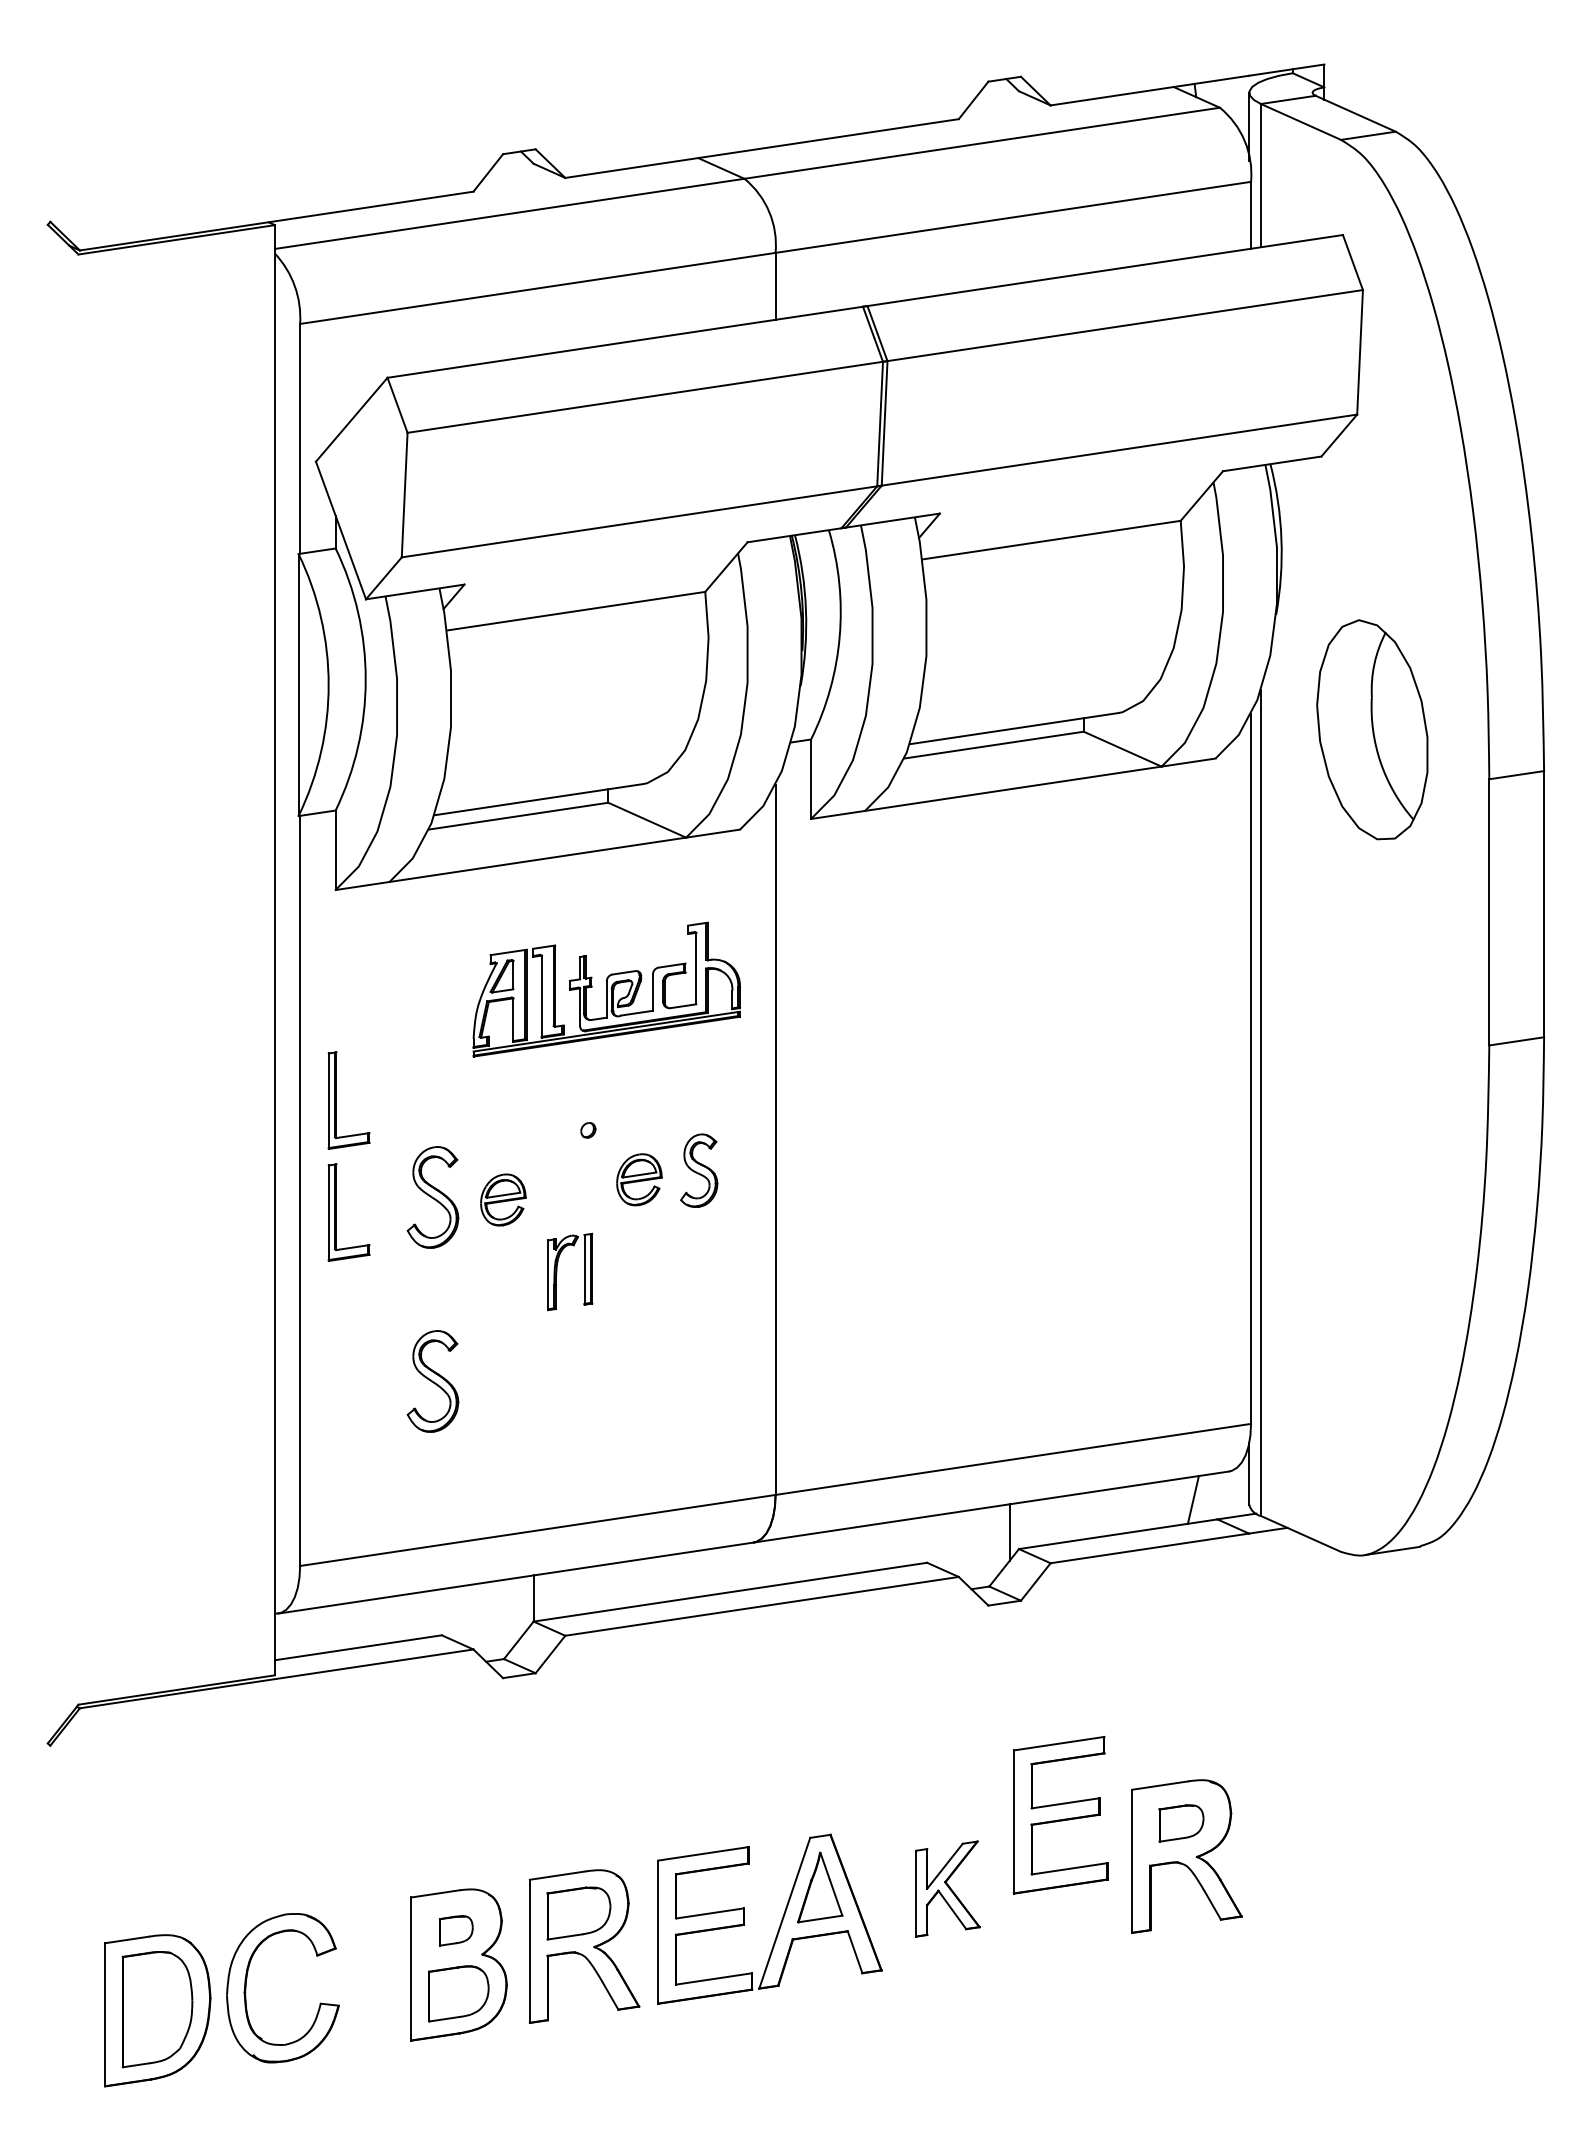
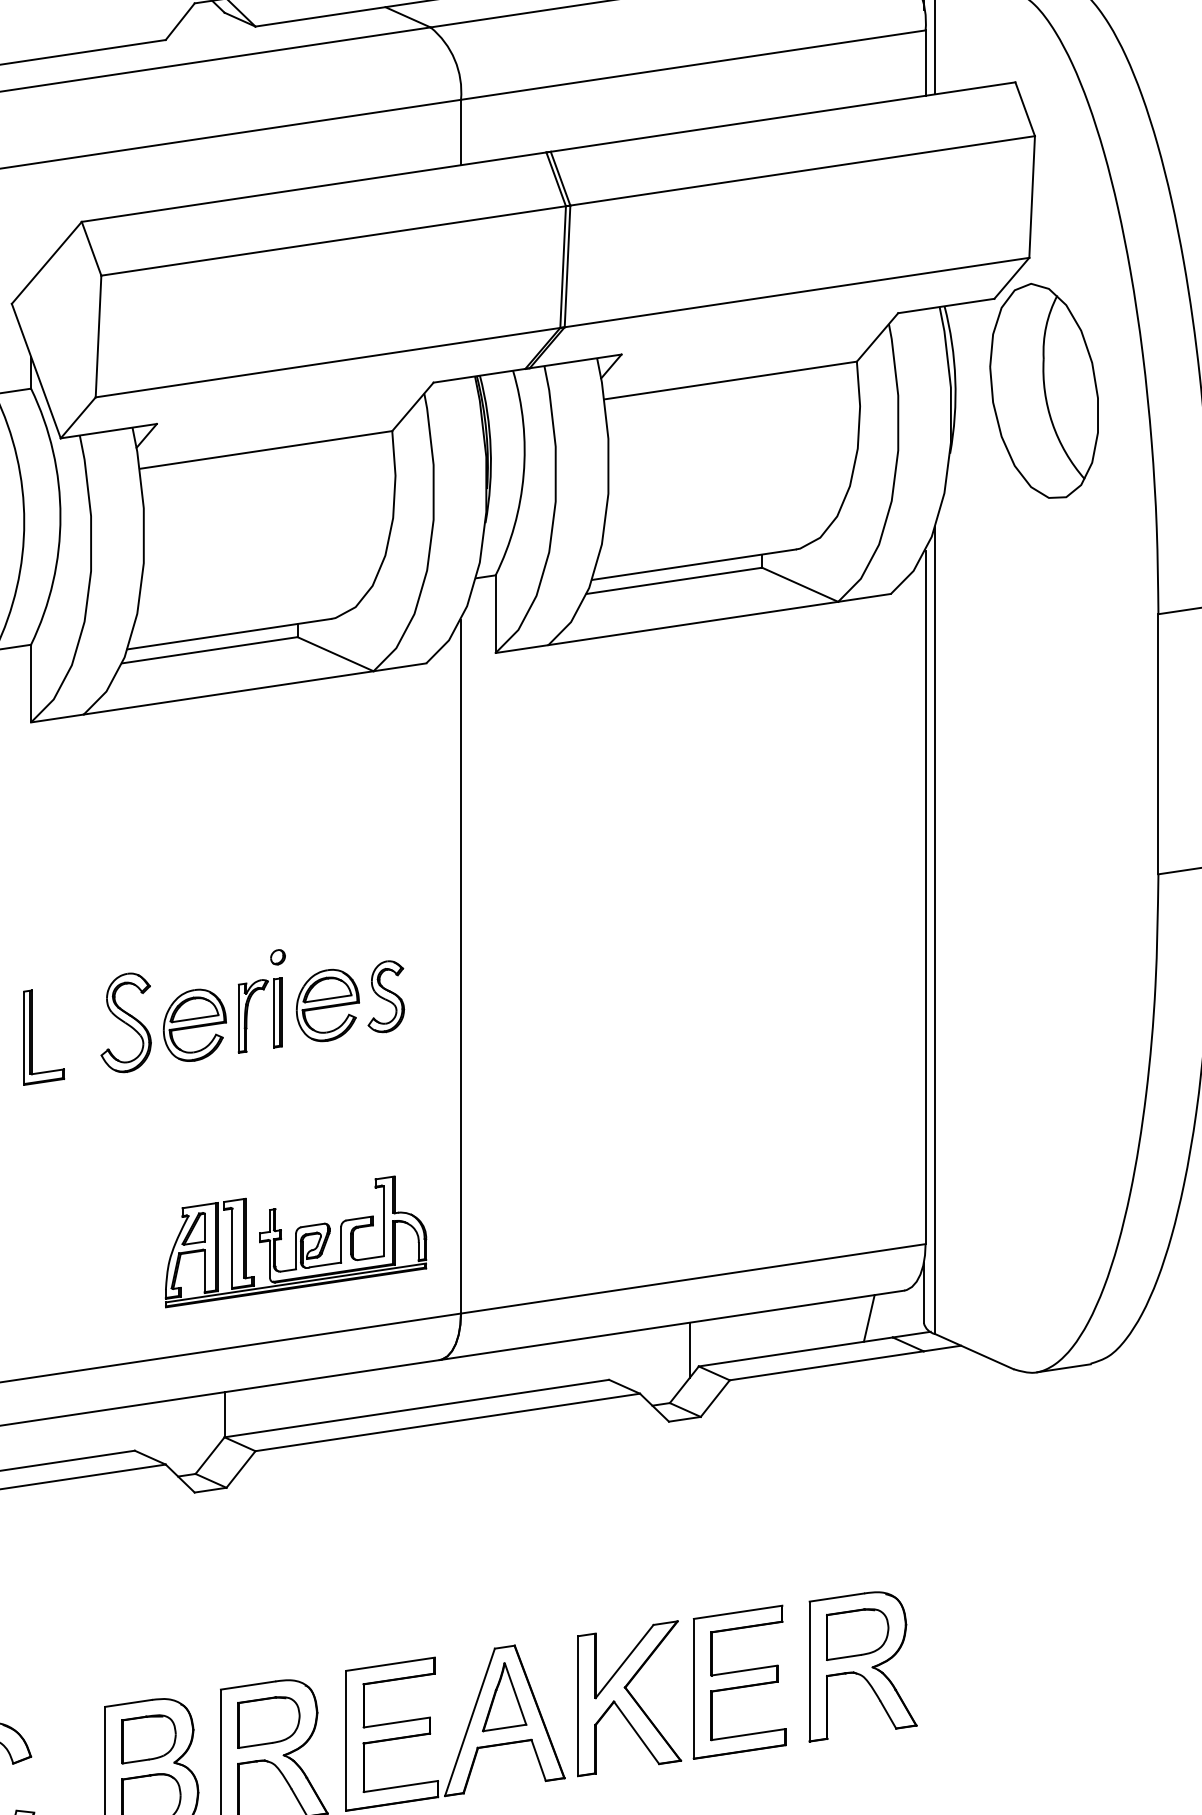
part: (1372, 729) -> (1044, 390), moved
part: (606, 989) -> (295, 1241), moved
part: (336, 1100) -> (31, 928), removed
part: (639, 1179) -> (328, 1005), size x1.43
part: (503, 1199) -> (195, 1024), size x1.43
part: (557, 1271) -> (247, 1015), moved
part: (432, 1381) -> (125, 1202), removed
part: (1060, 1815) -> (739, 1682), moved
part: (1181, 1823) -> (857, 1634), size x1.43
part: (947, 1888) -> (628, 1698), size x1.67
part: (456, 1930) -> (149, 1739), size x1.67

